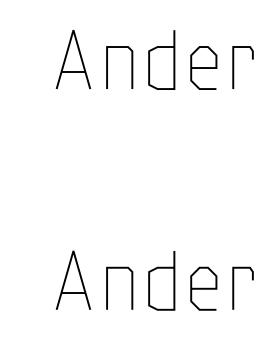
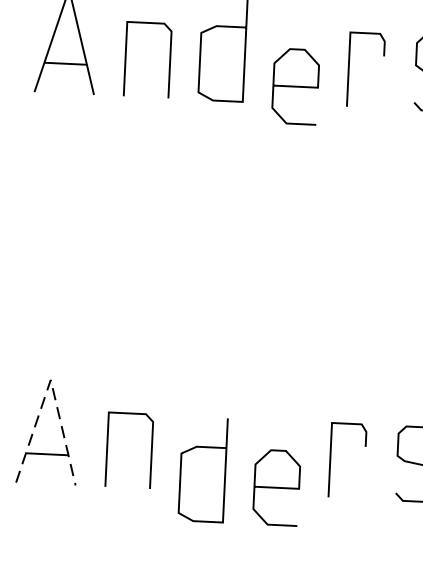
curve: (203, 67) -> (295, 85), moved
line: (73, 250) -> (50, 379), solid -> dashed
curve: (161, 268) -> (203, 448), moved
curve: (203, 288) -> (276, 487), moved

